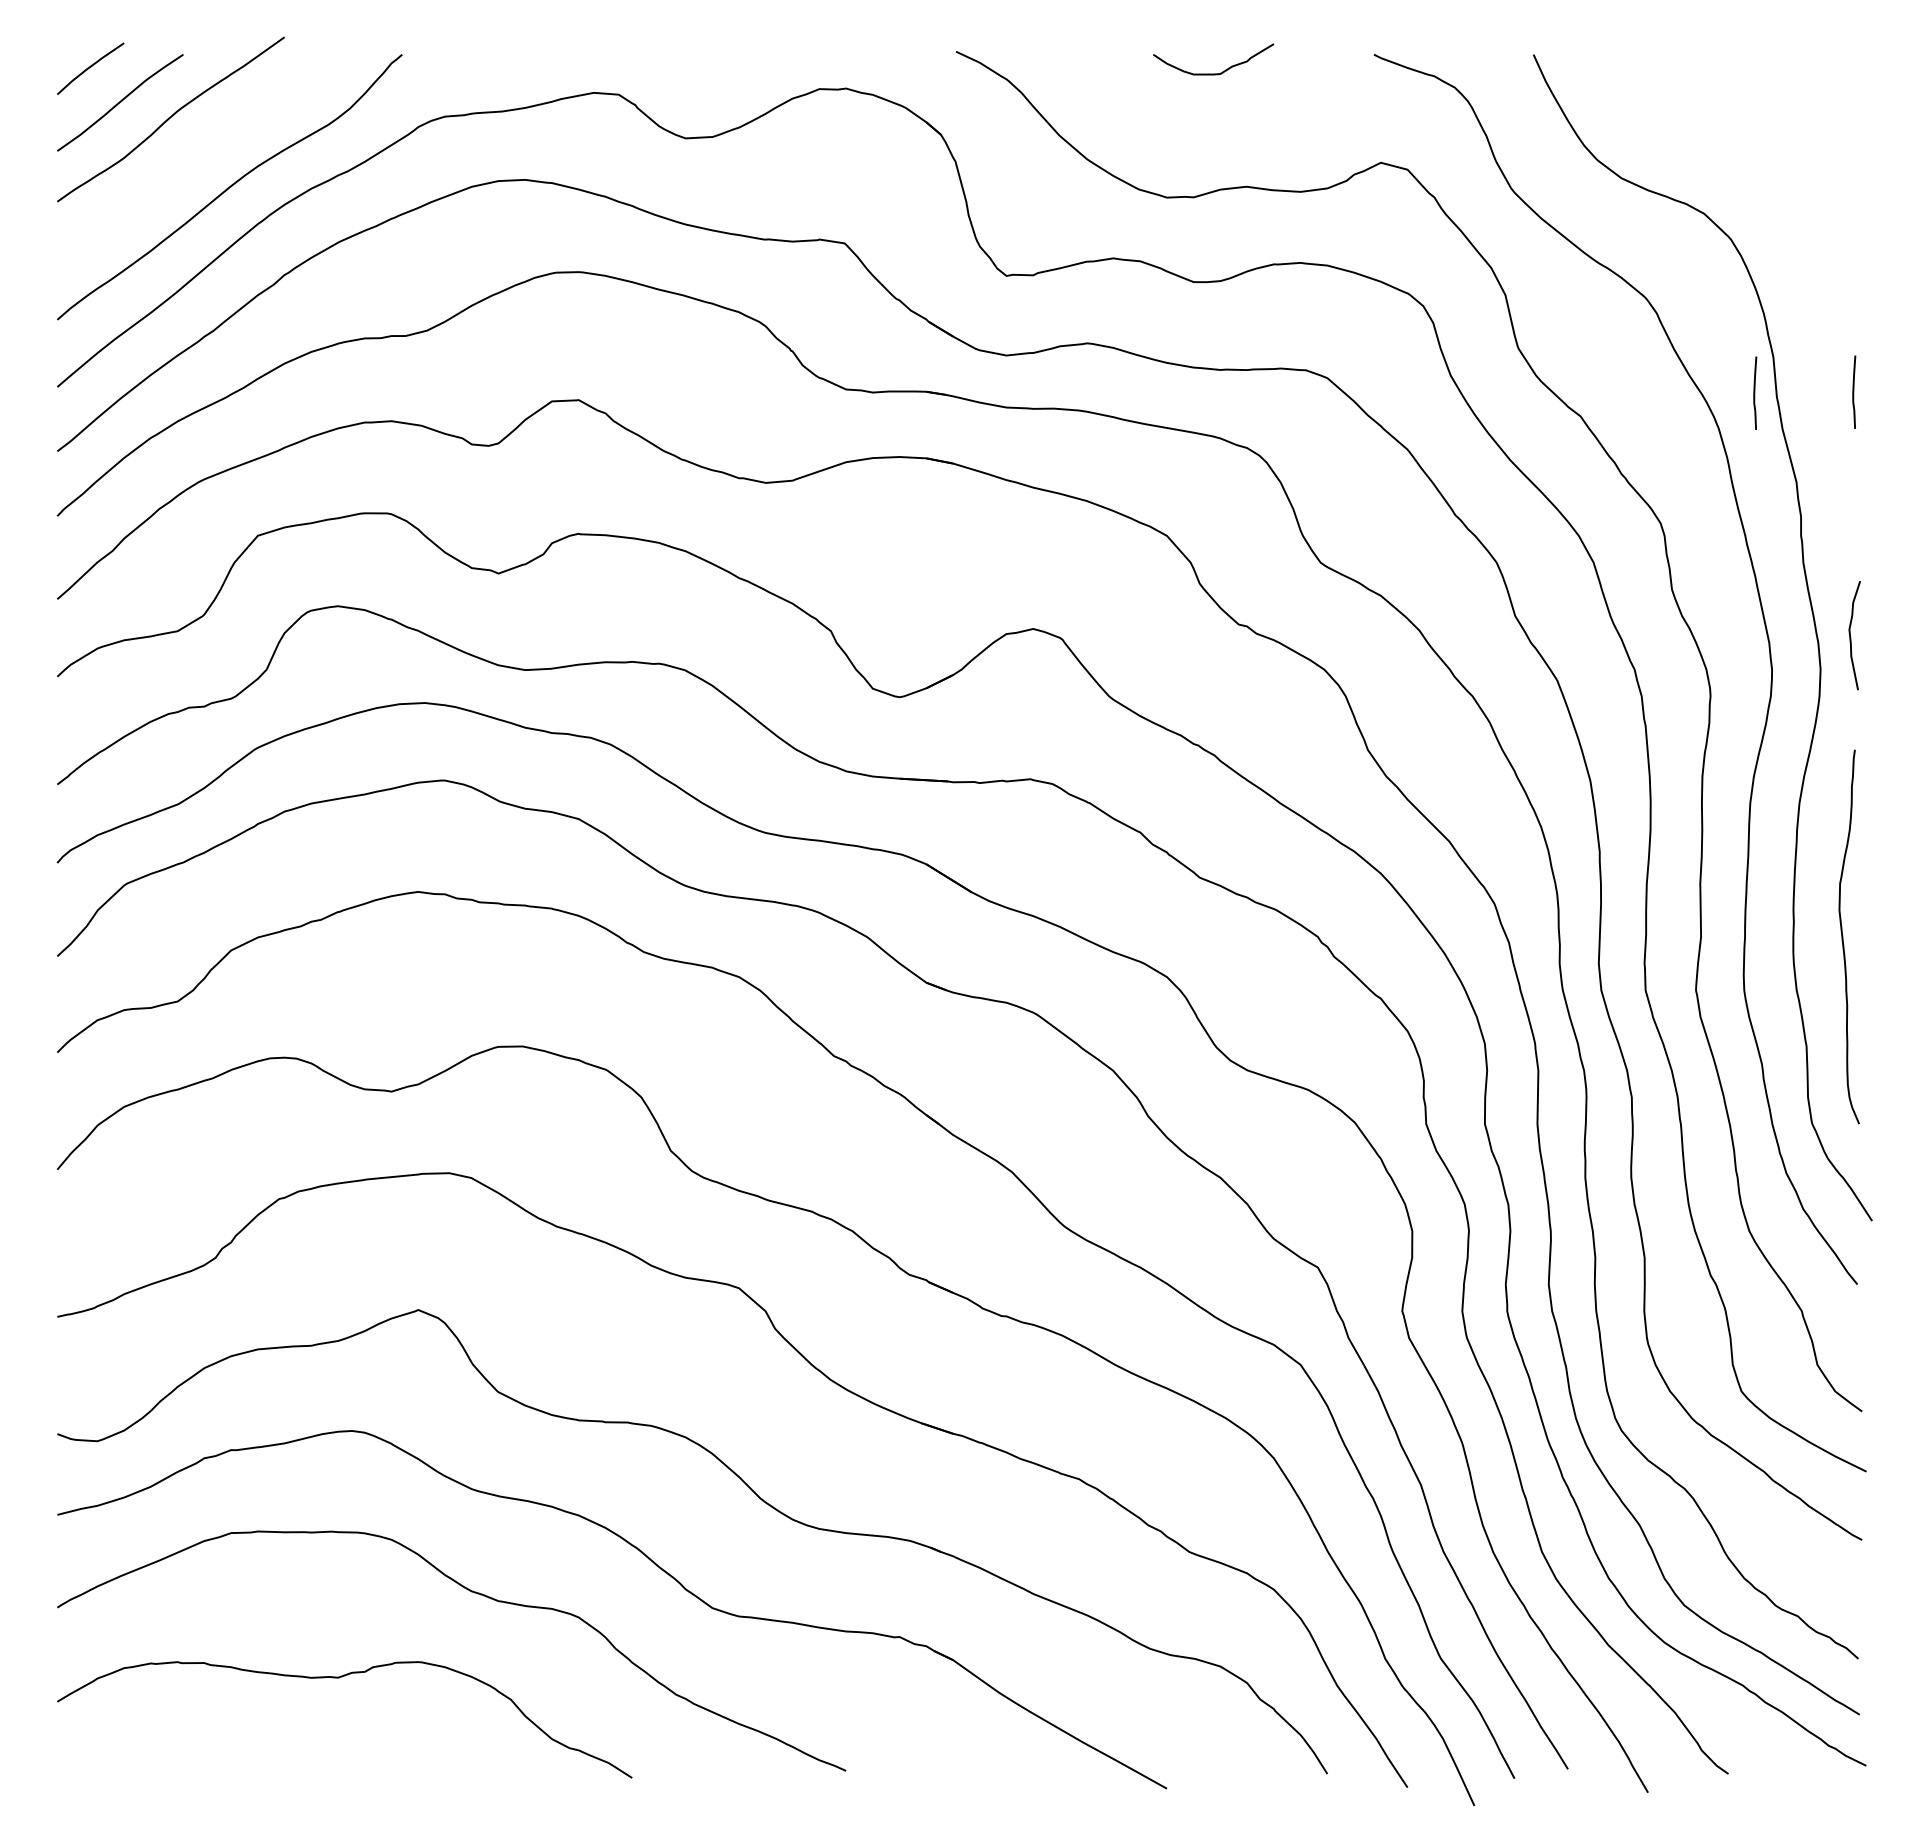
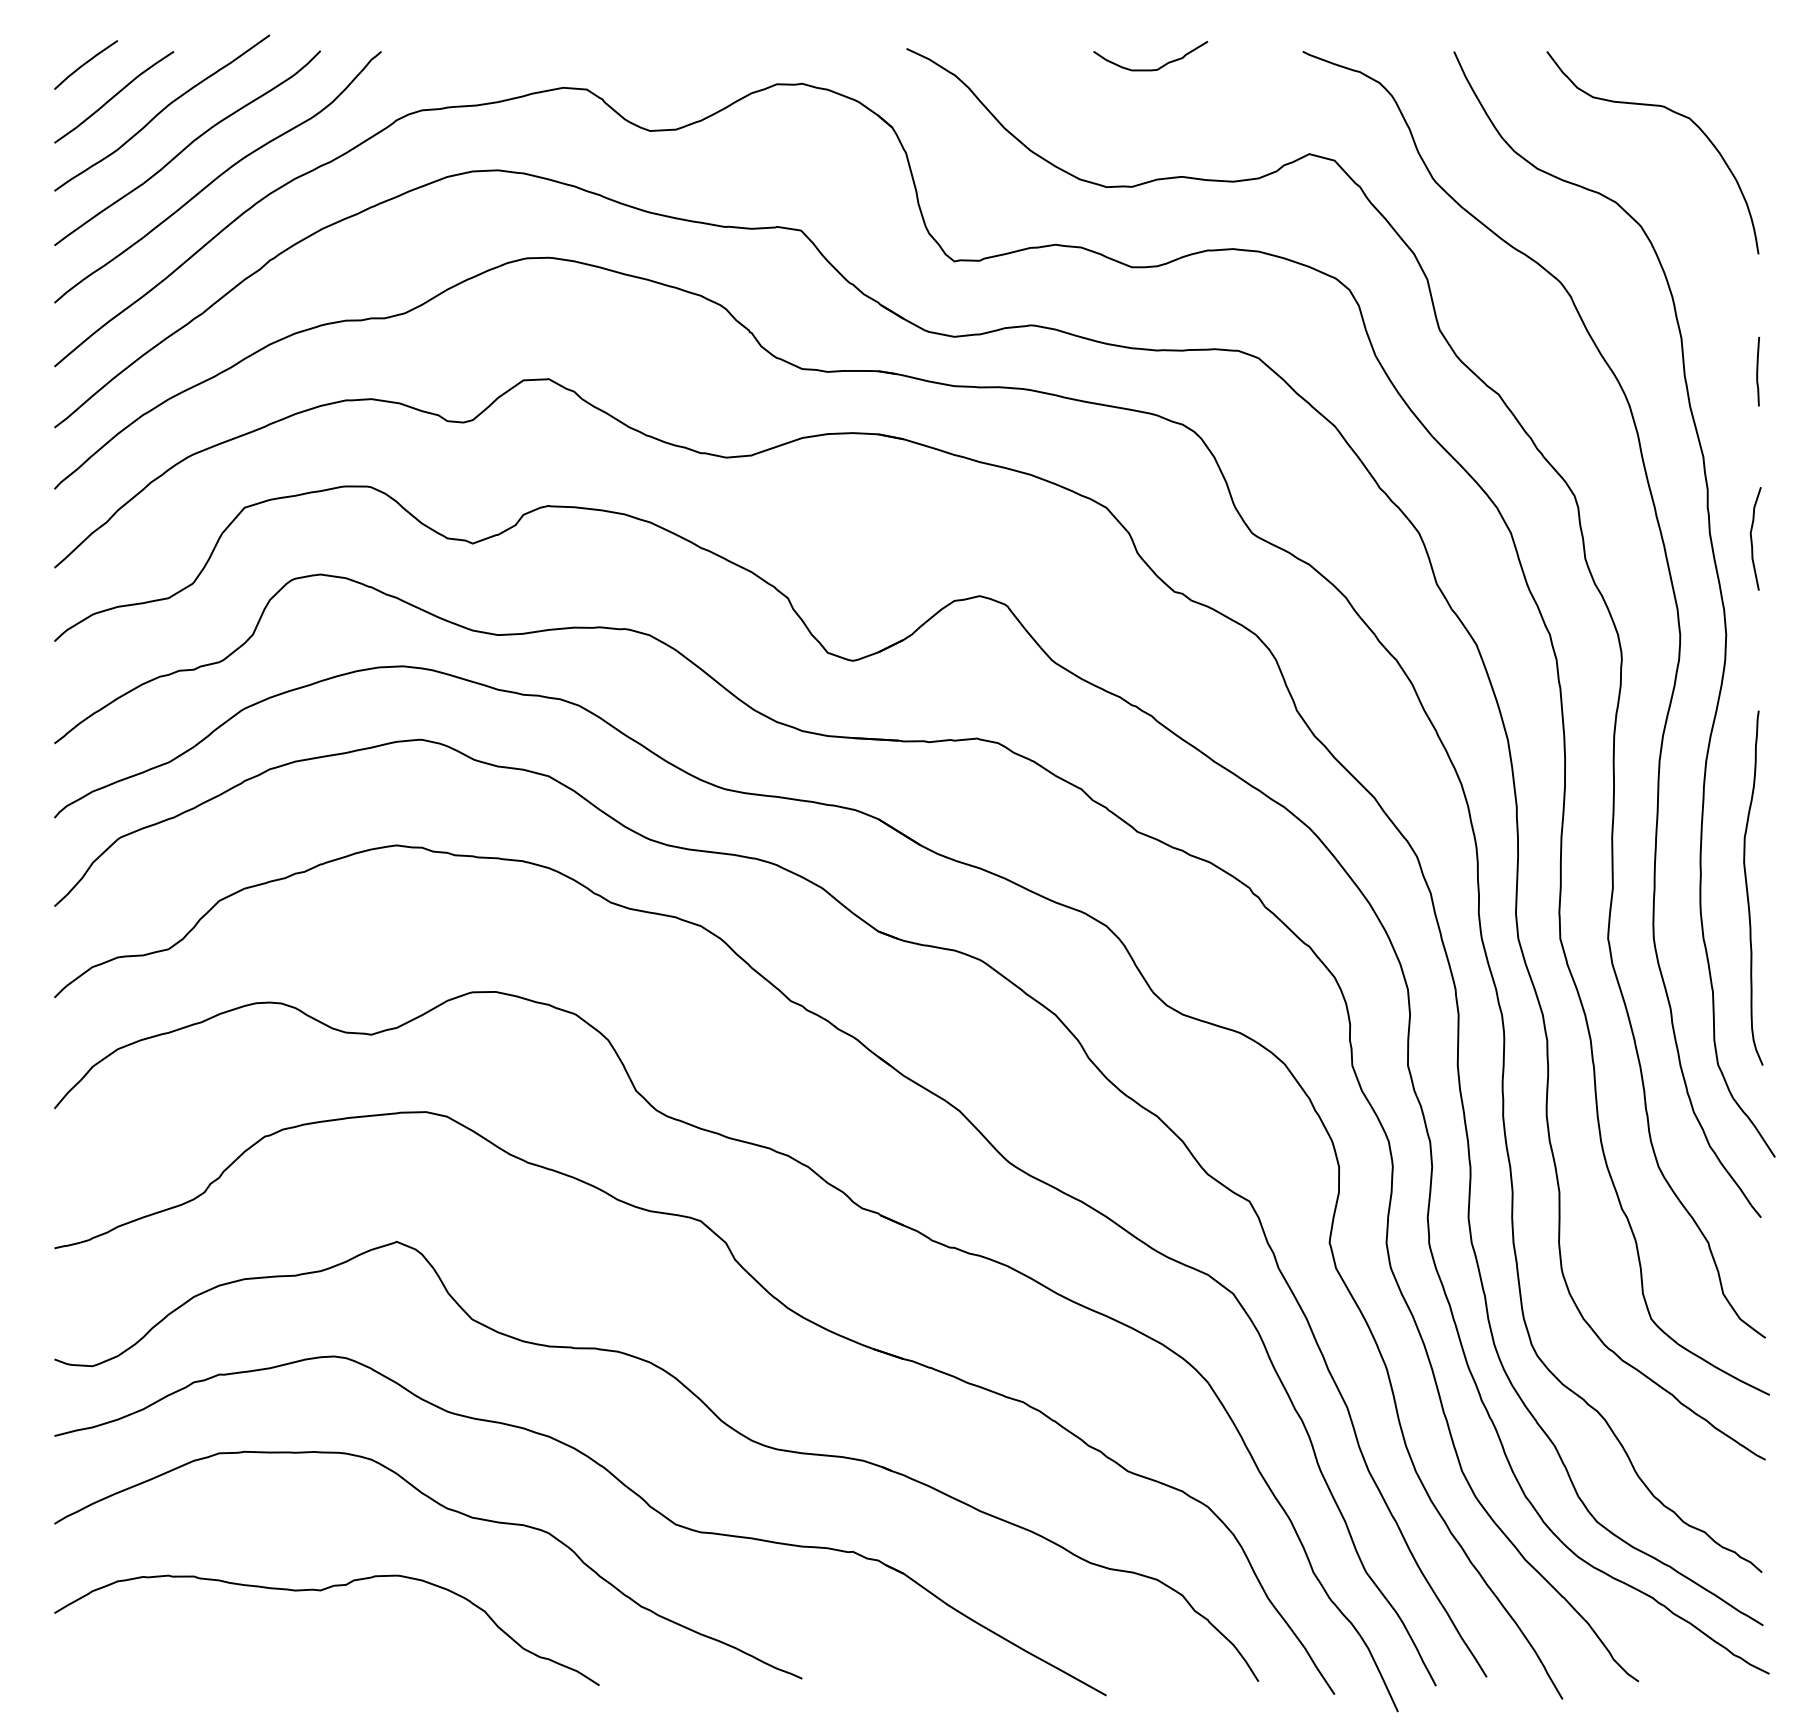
curve: (1765, 119) -> (1673, 113), added
curve: (197, 156) -> (187, 148), added
curve: (1755, 392) -> (1664, 371), removed
curve: (1851, 637) -> (1752, 540), moved

